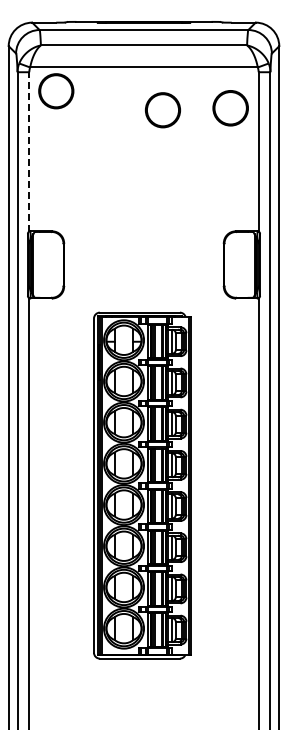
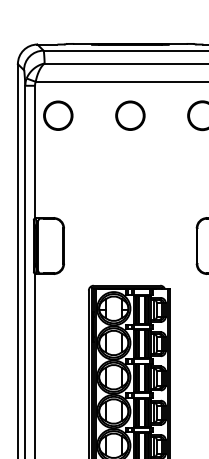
circle: (56, 91) -> (58, 115), moved
part: (162, 110) -> (129, 115), moved
line: (29, 151) -> (35, 151), dashed -> solid

